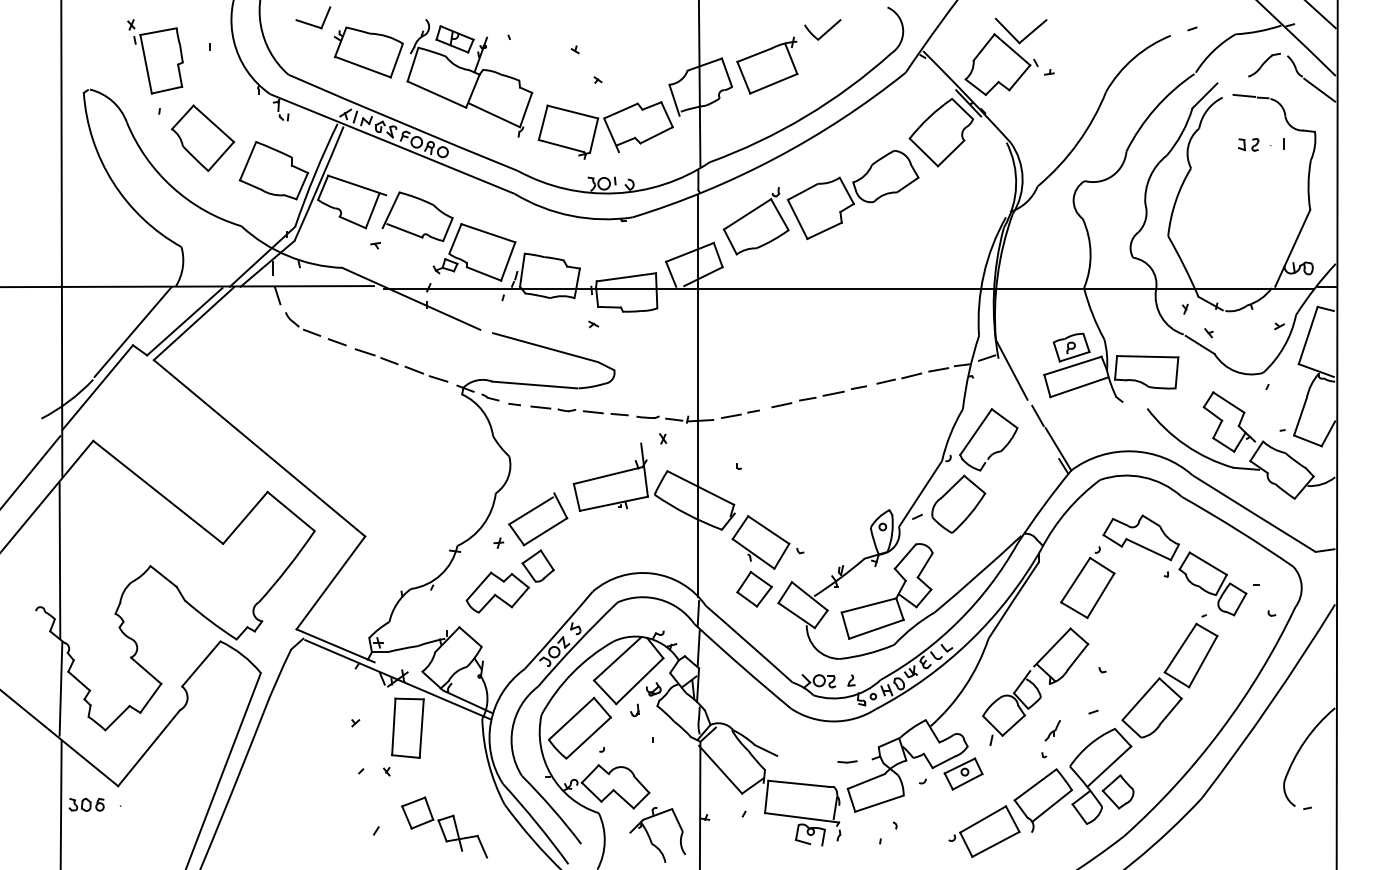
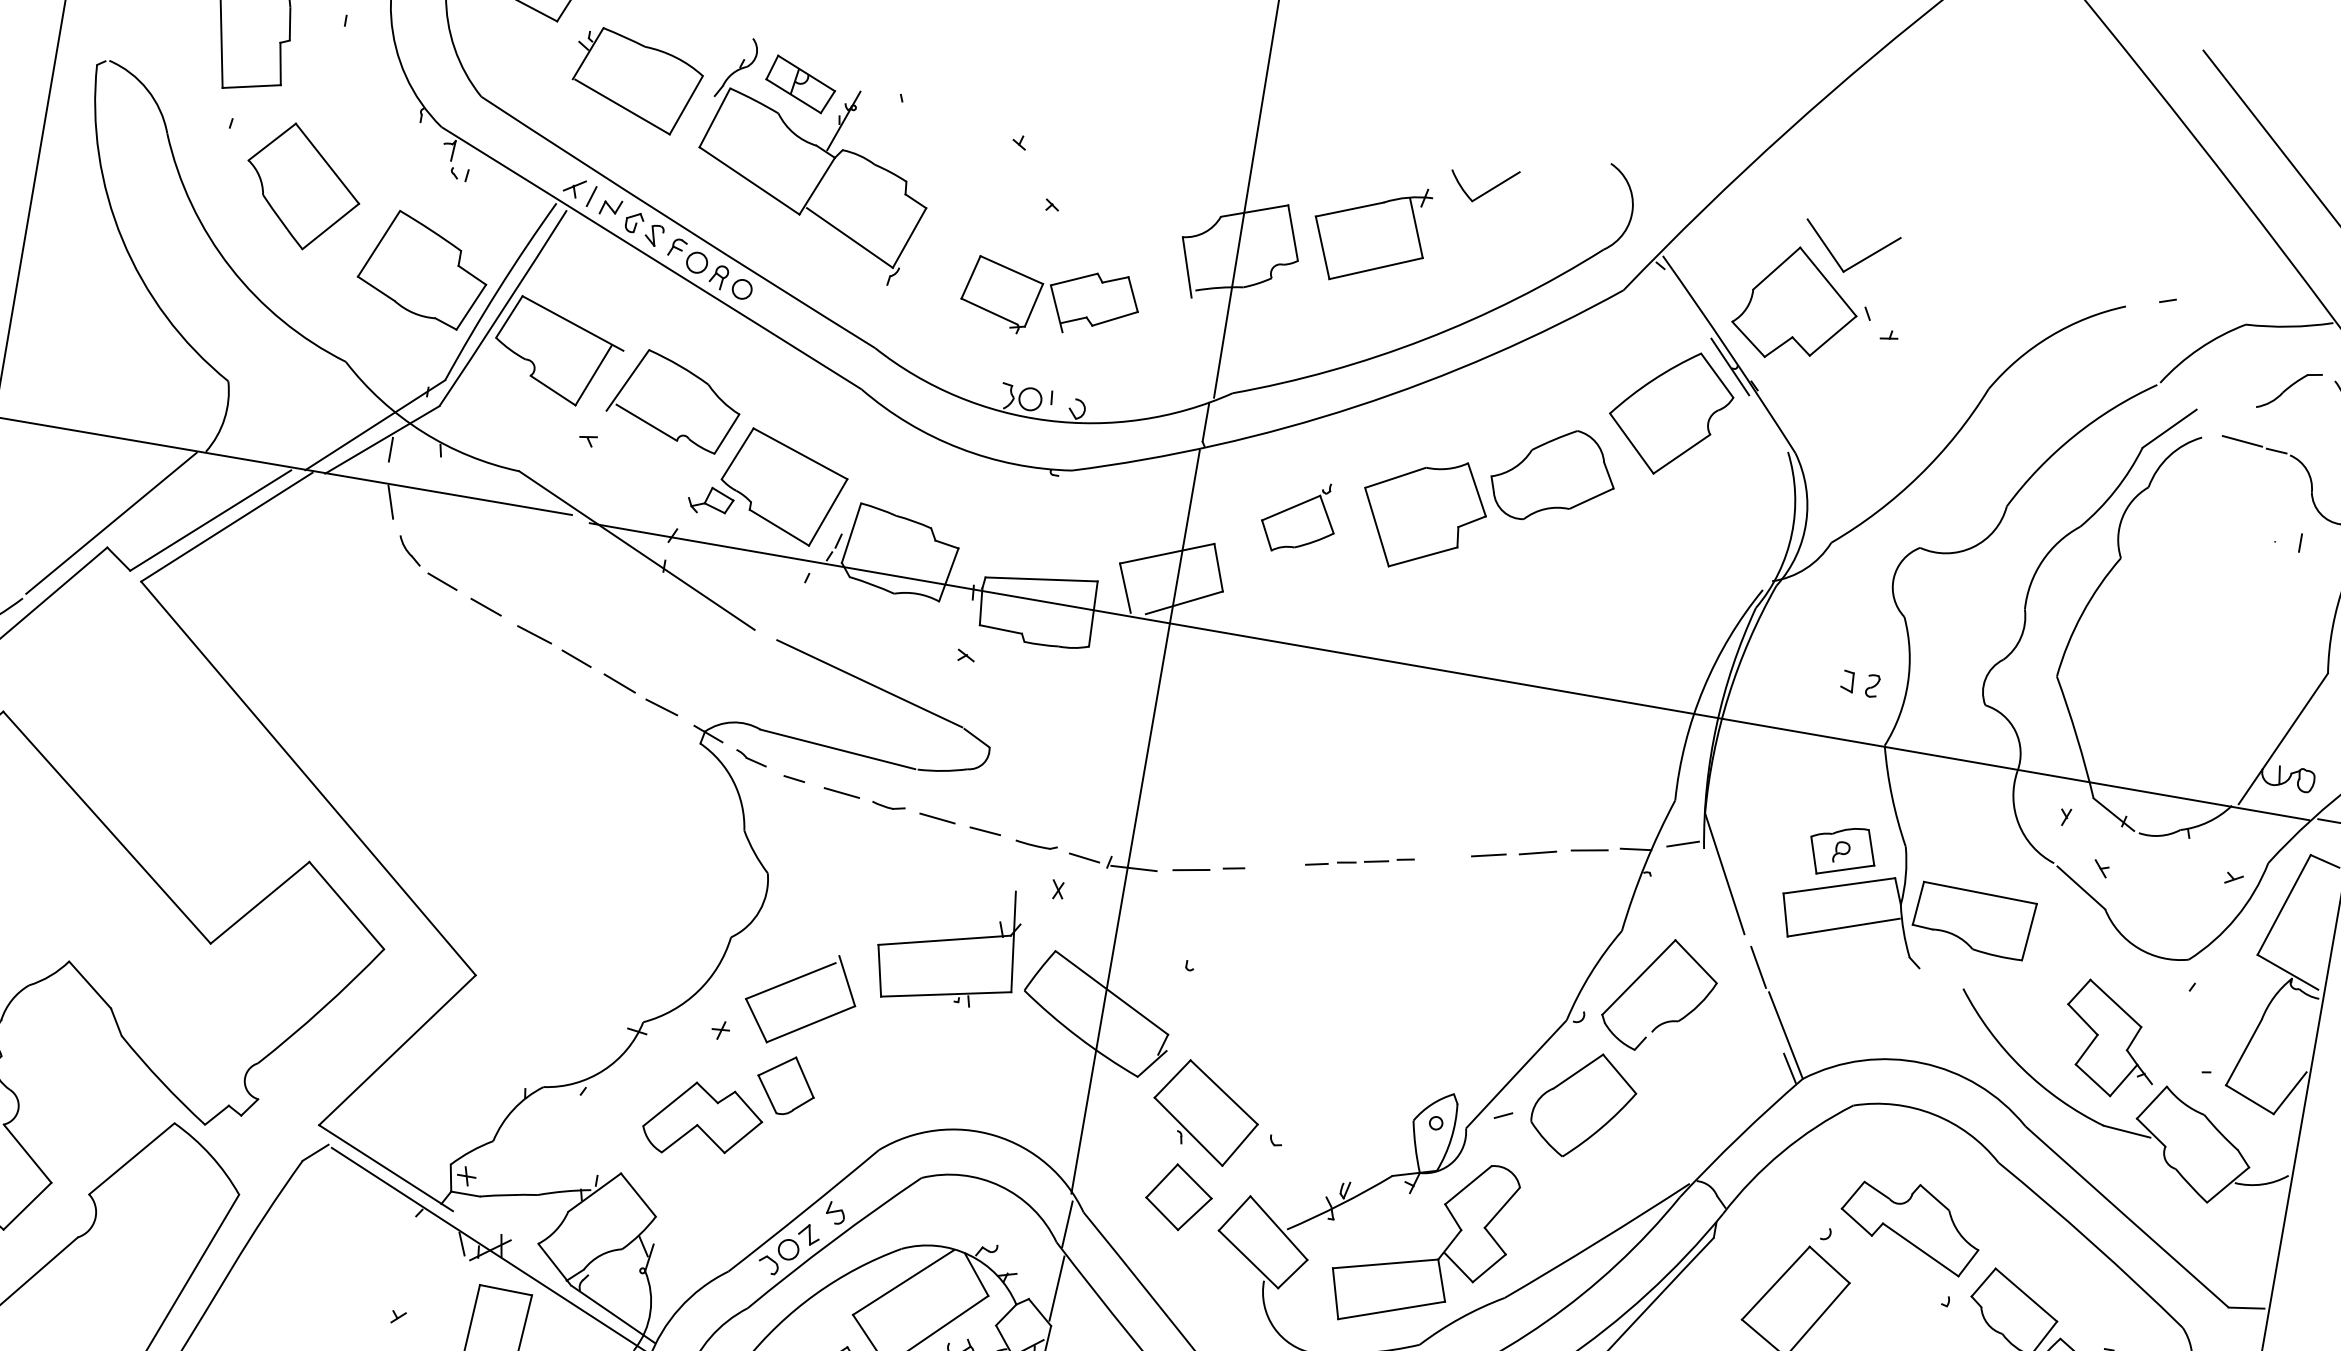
part: (605, 130) -> (1049, 301), size x0.7
part: (1248, 144) -> (1860, 683), moved
part: (755, 221) -> (1298, 517), size x0.6
part: (818, 396) -> (1358, 861), size x0.6

